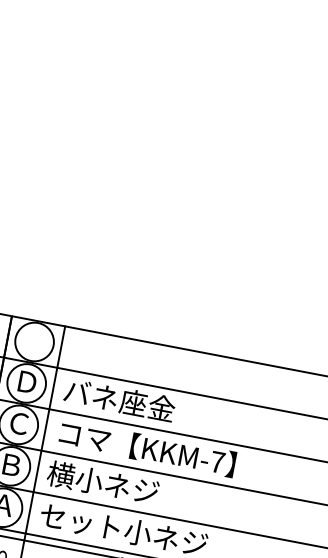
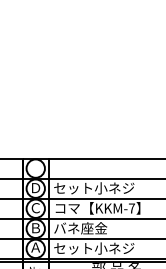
text: (148, 406) -> (94, 188), バネ座金 -> セット小ネジ
text: (103, 483) -> (80, 228), 横小ネジ -> バネ座金

